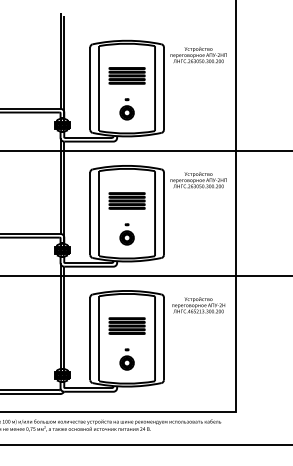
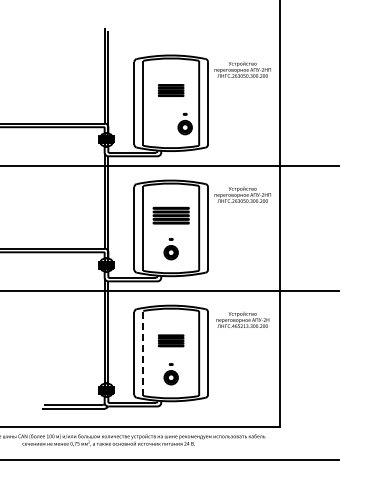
part: (126, 75) -> (170, 90), size x0.7
part: (126, 108) -> (184, 123), moved
part: (126, 325) -> (170, 340), size x0.7
line: (99, 338) -> (143, 353), solid -> dashed

